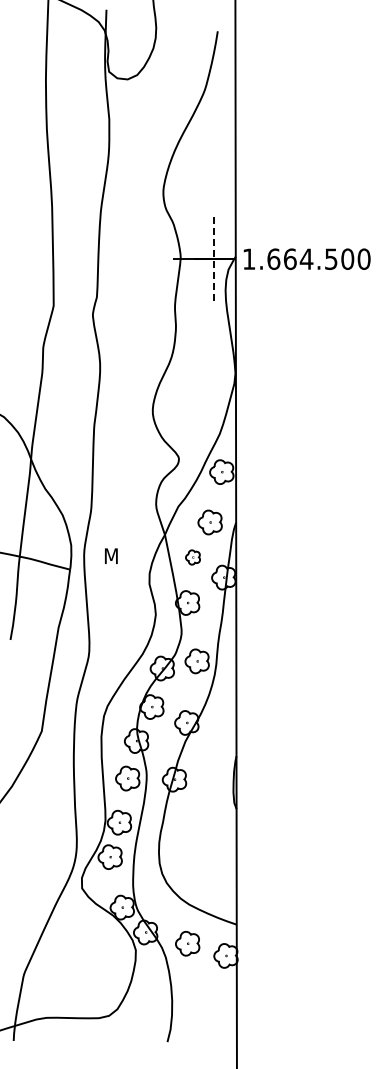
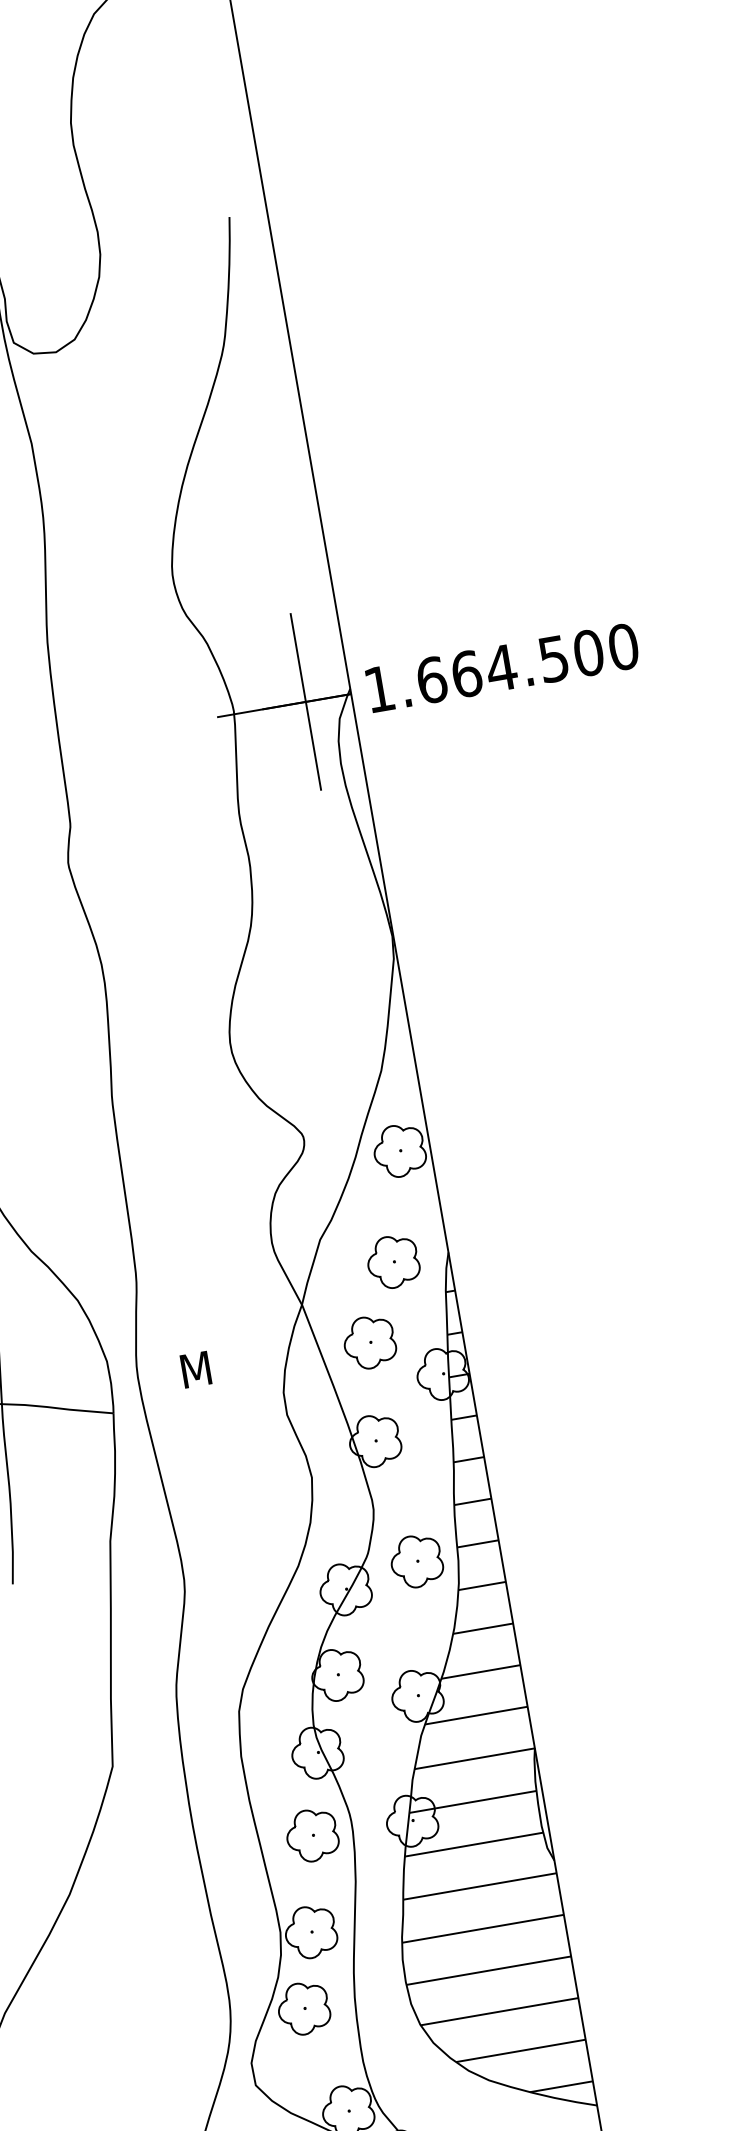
line: (214, 259) -> (306, 702), dashed -> solid
part: (192, 557) -> (368, 1342), size x1.67
hatch: (197, 726) -> (441, 1699), added

